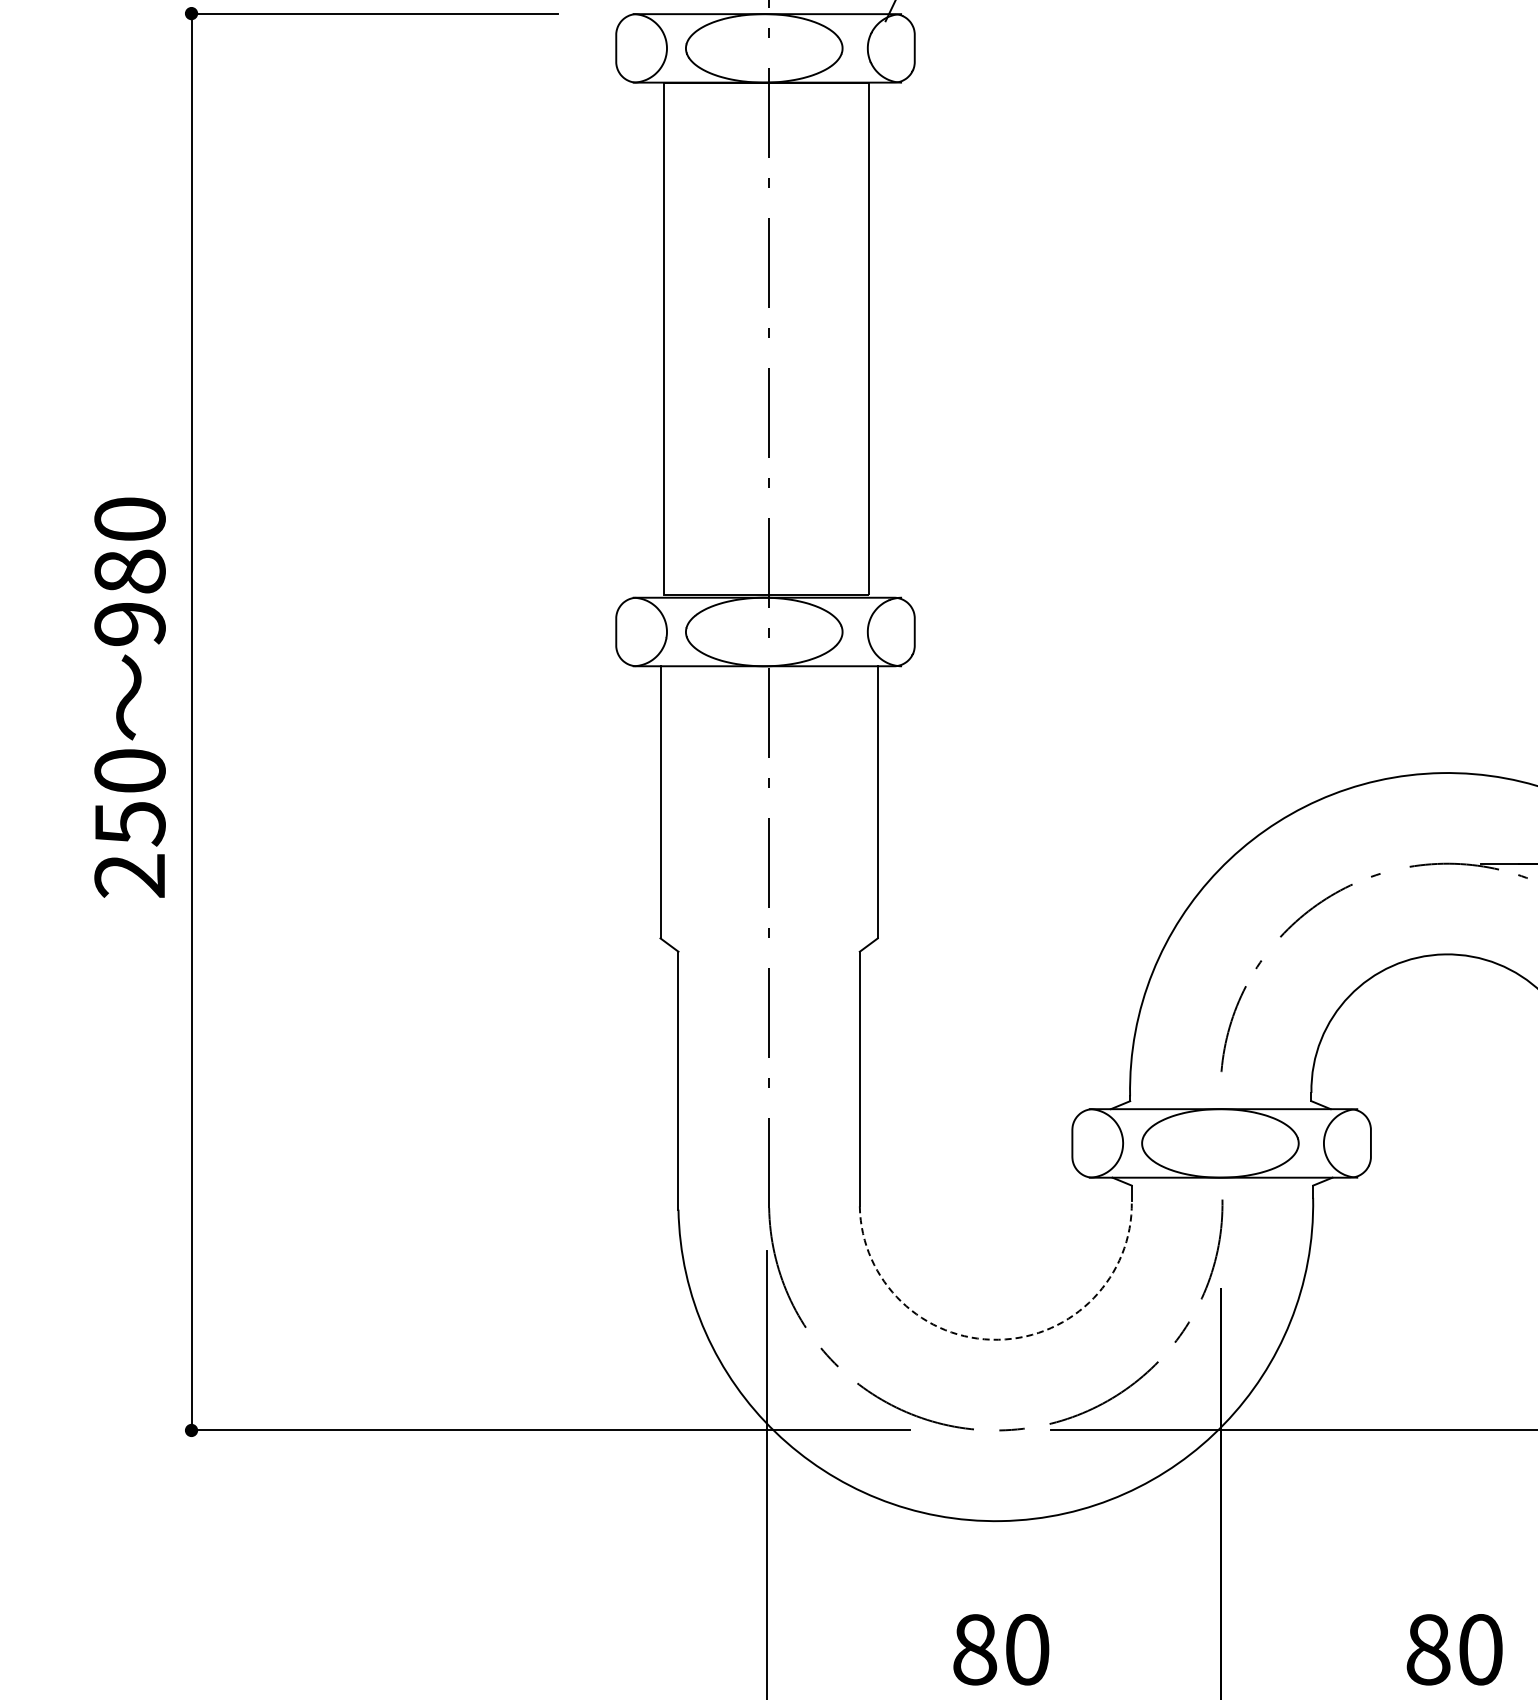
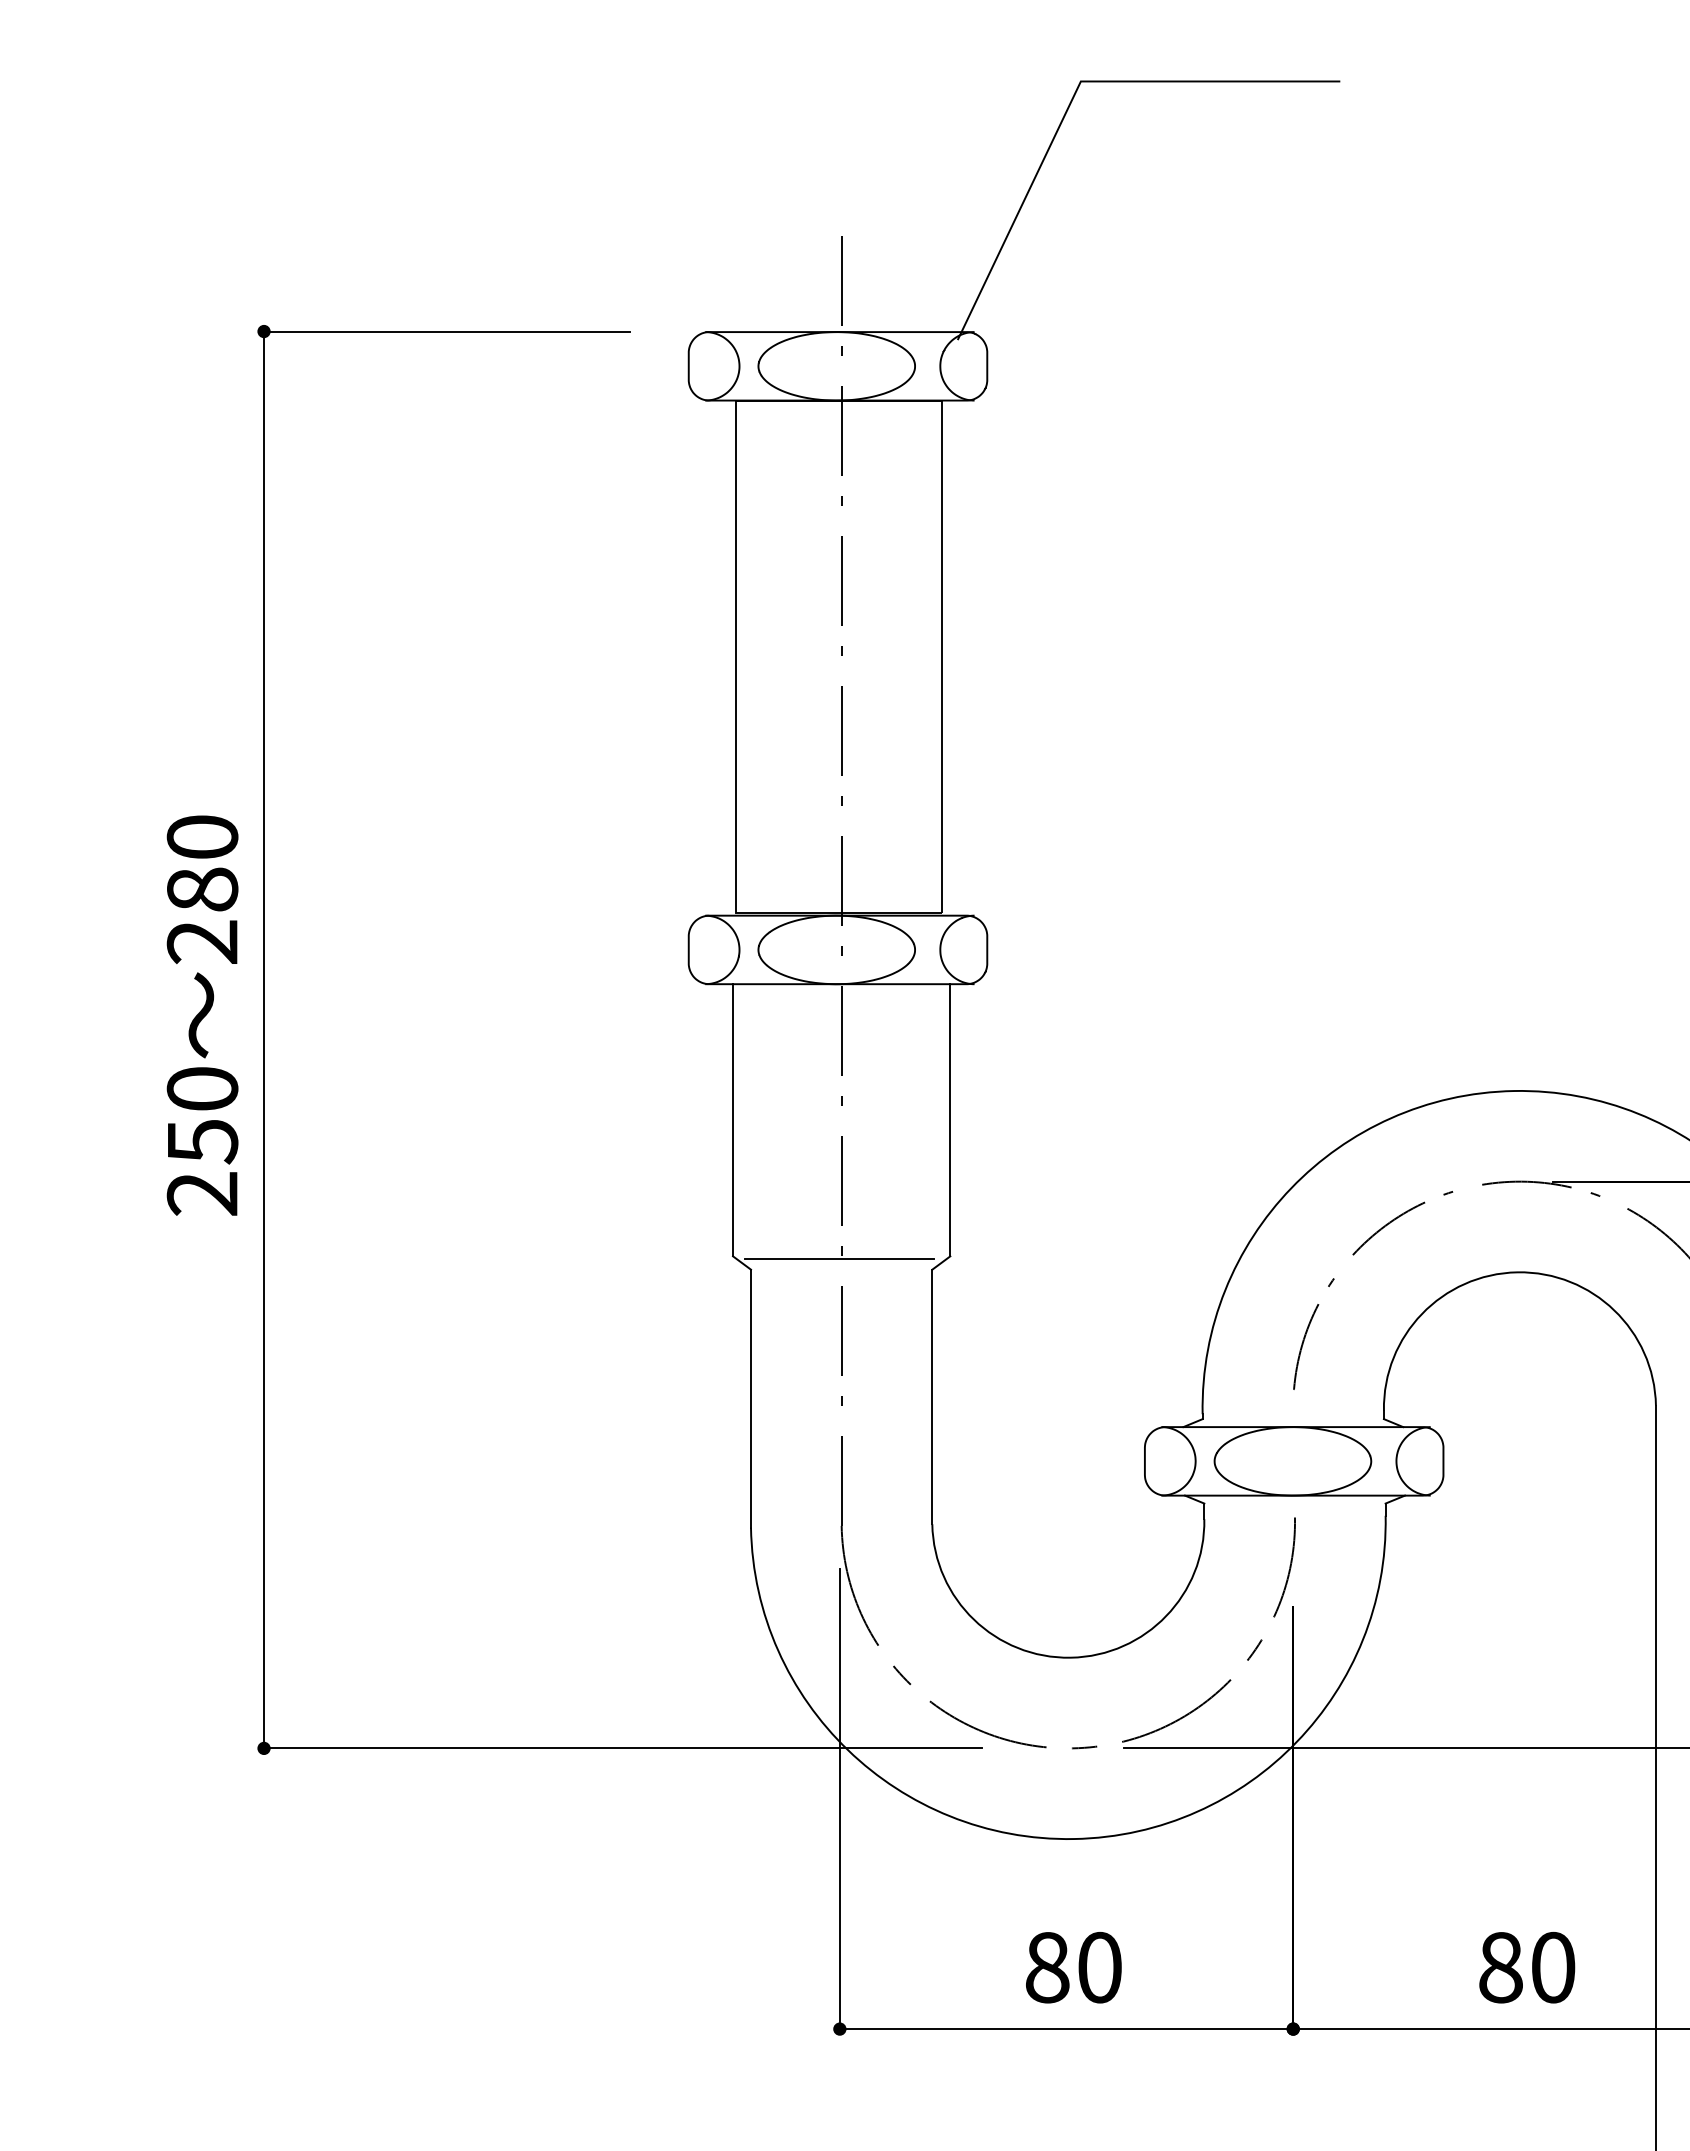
text: (129, 624) -> (202, 942), 980 -> 280
line: (766, 940) -> (839, 1258), added
arc: (997, 1339) -> (1070, 1657), dashed -> solid

